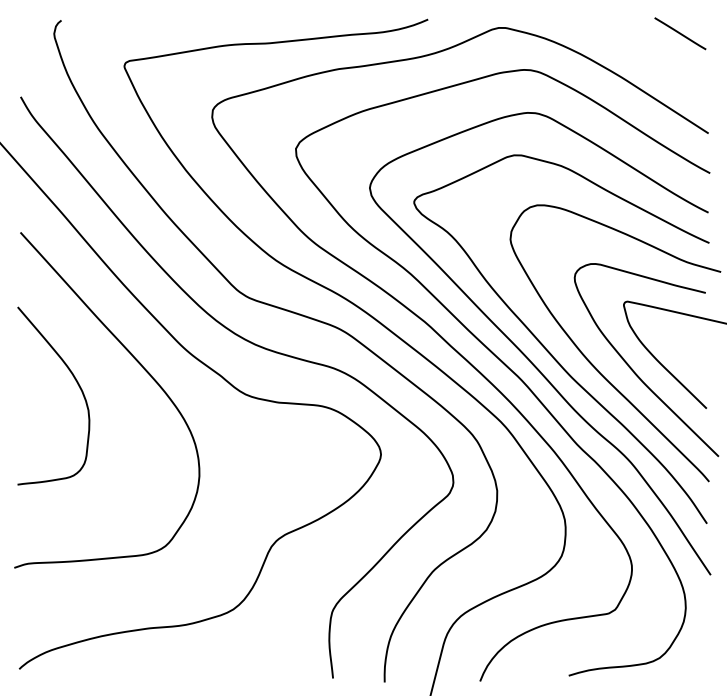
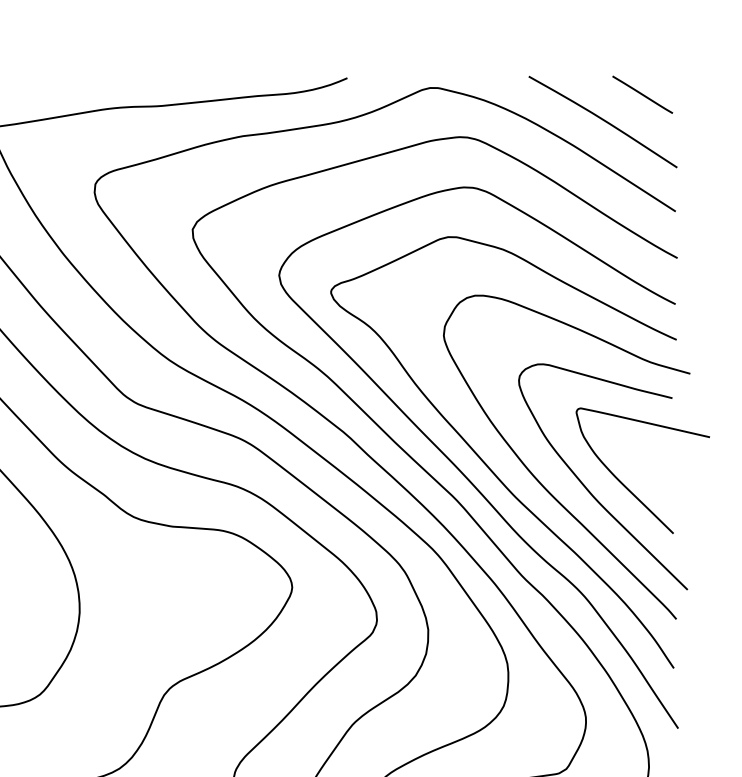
curve: (646, 56) -> (603, 121), added

